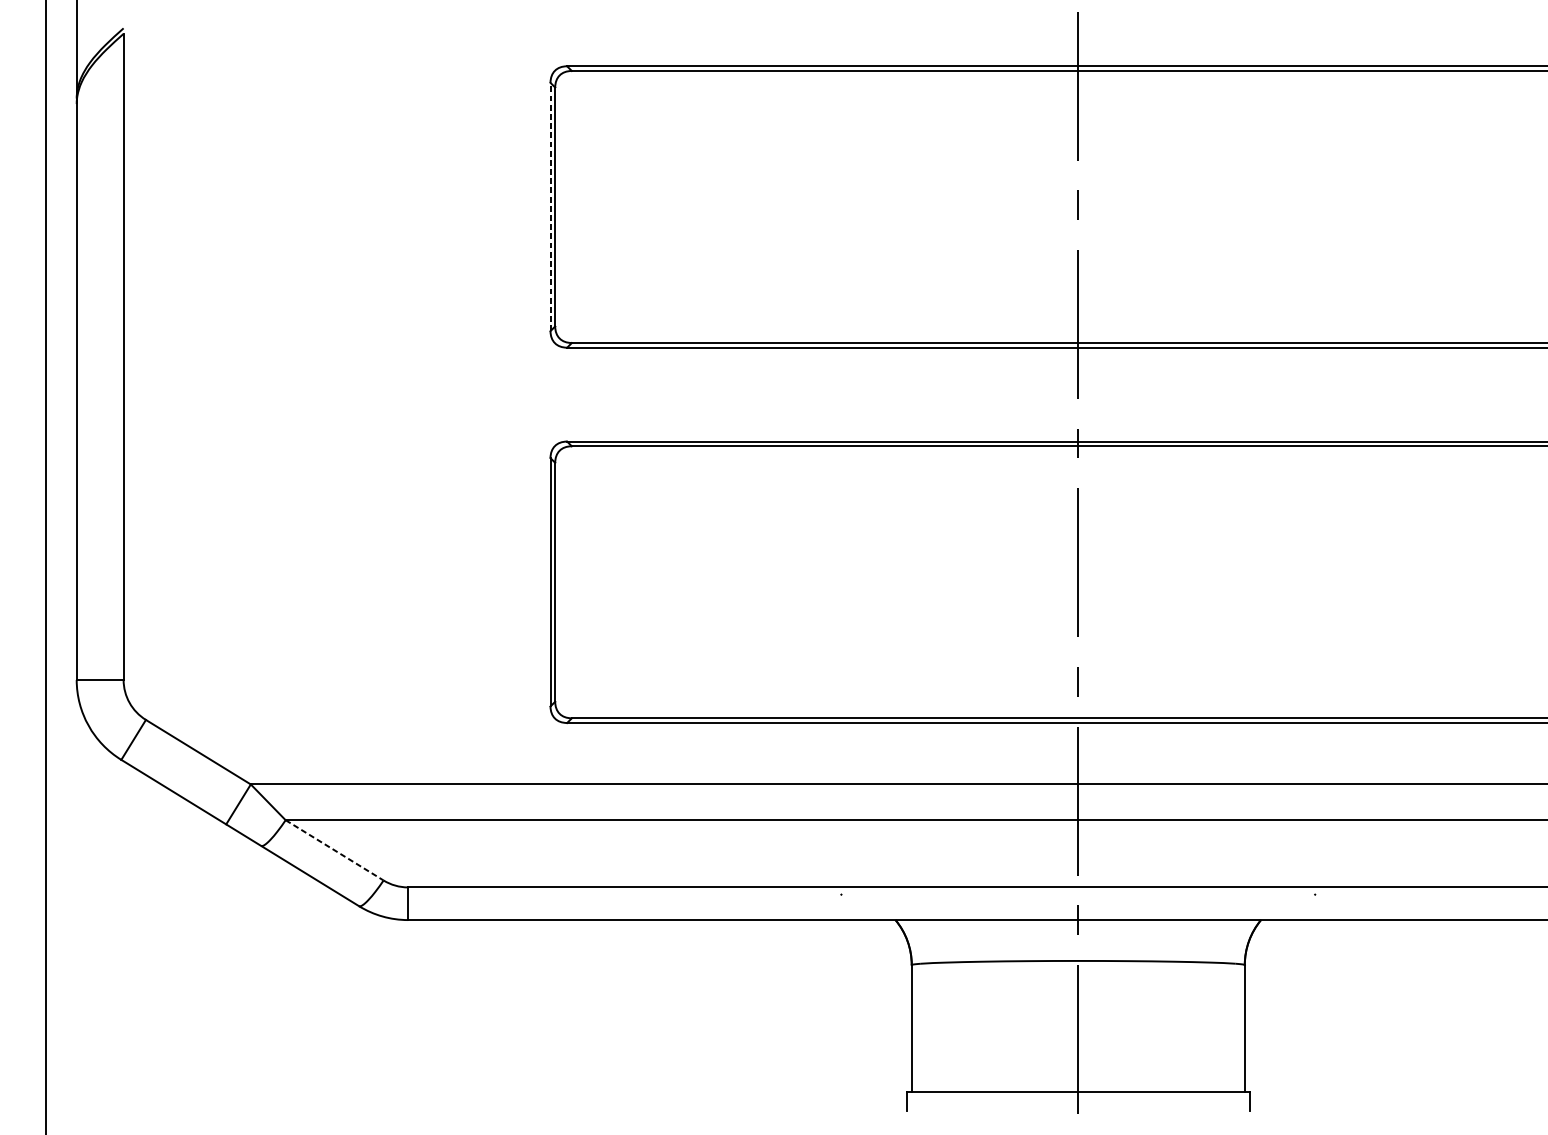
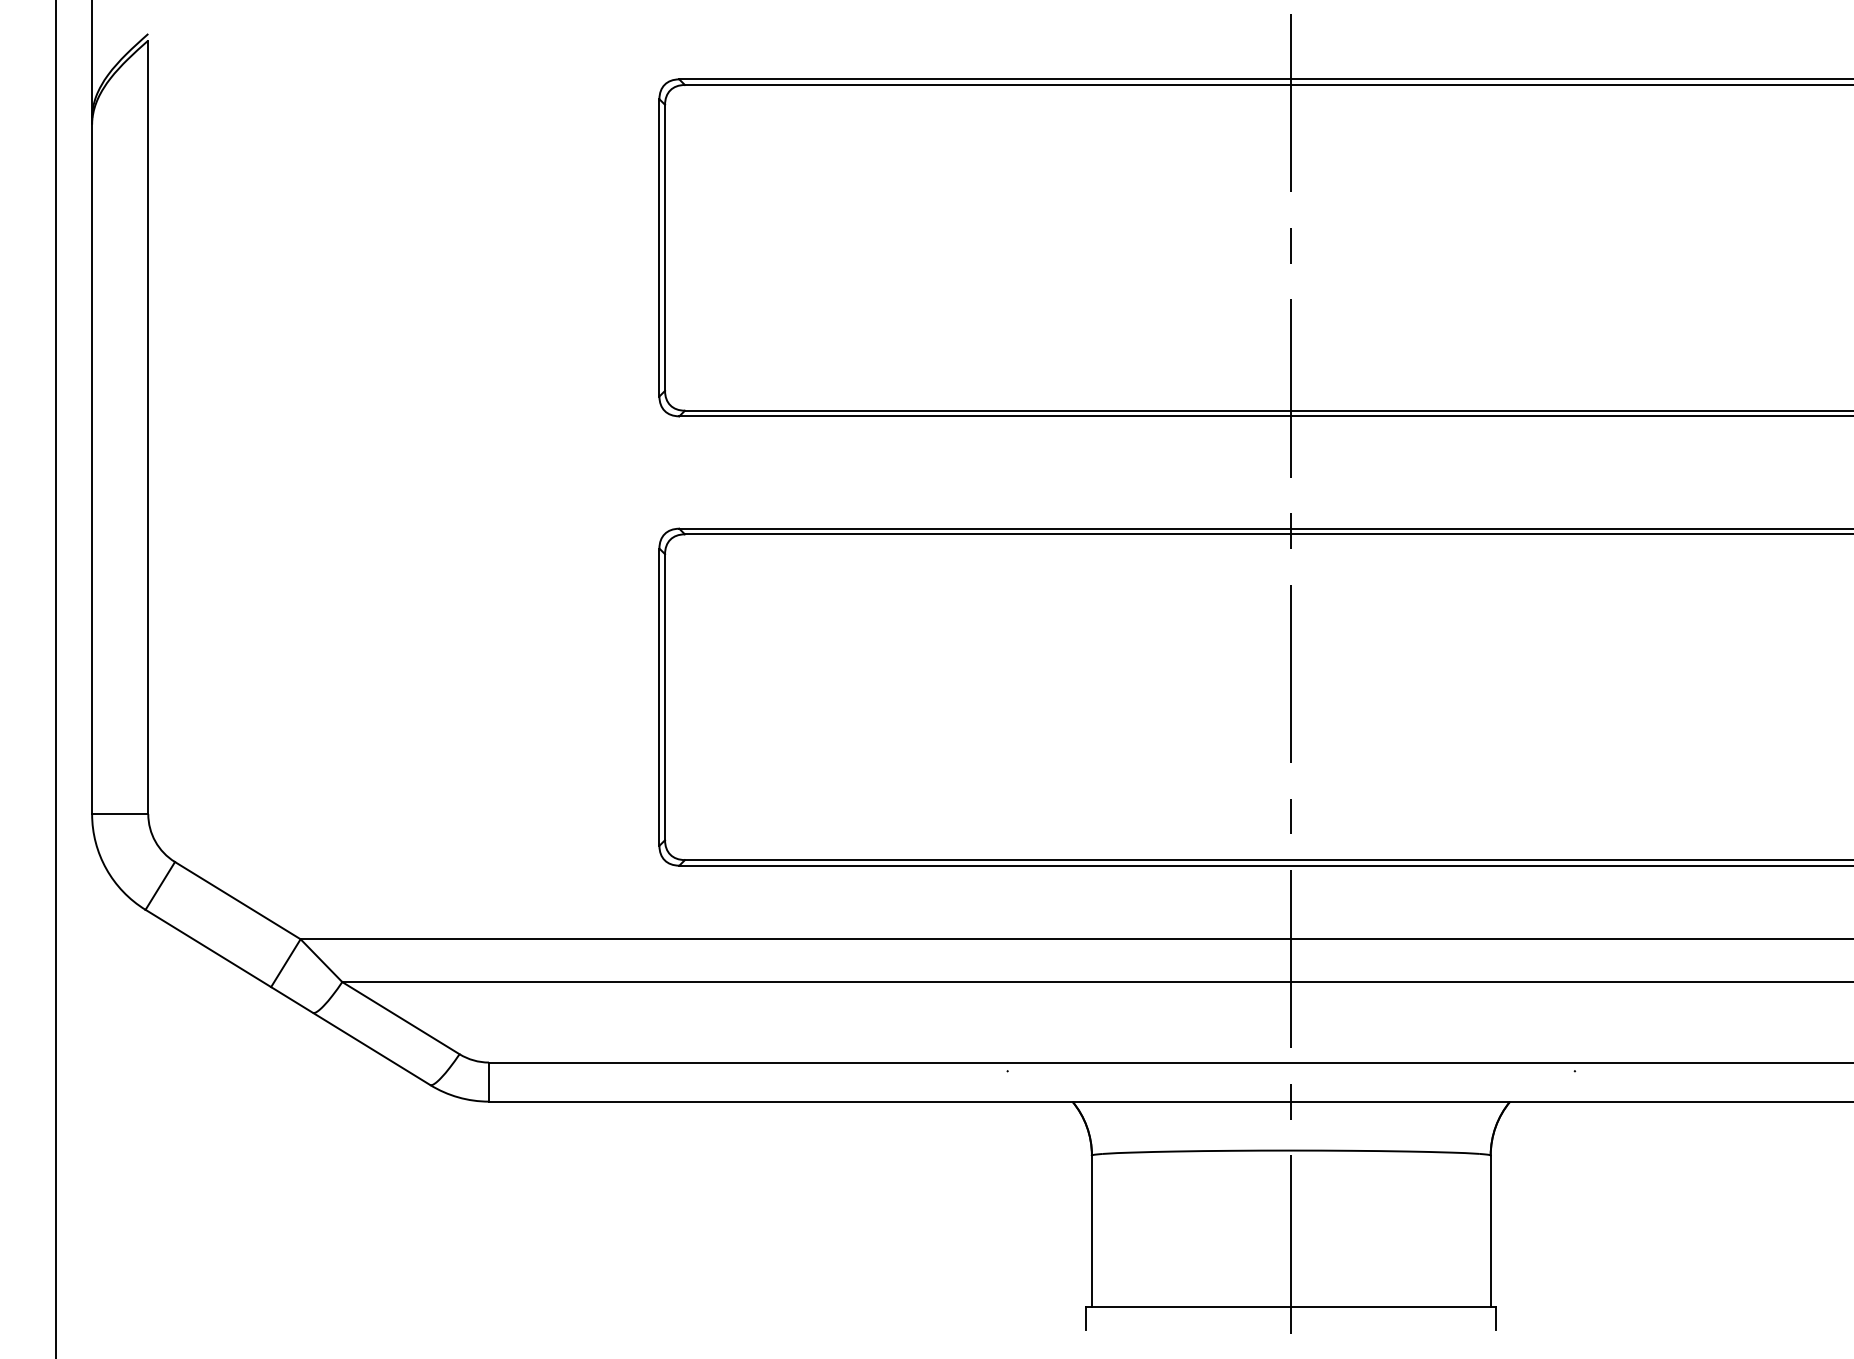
line: (550, 206) -> (659, 247), dashed -> solid
line: (334, 850) -> (400, 1018), dashed -> solid

